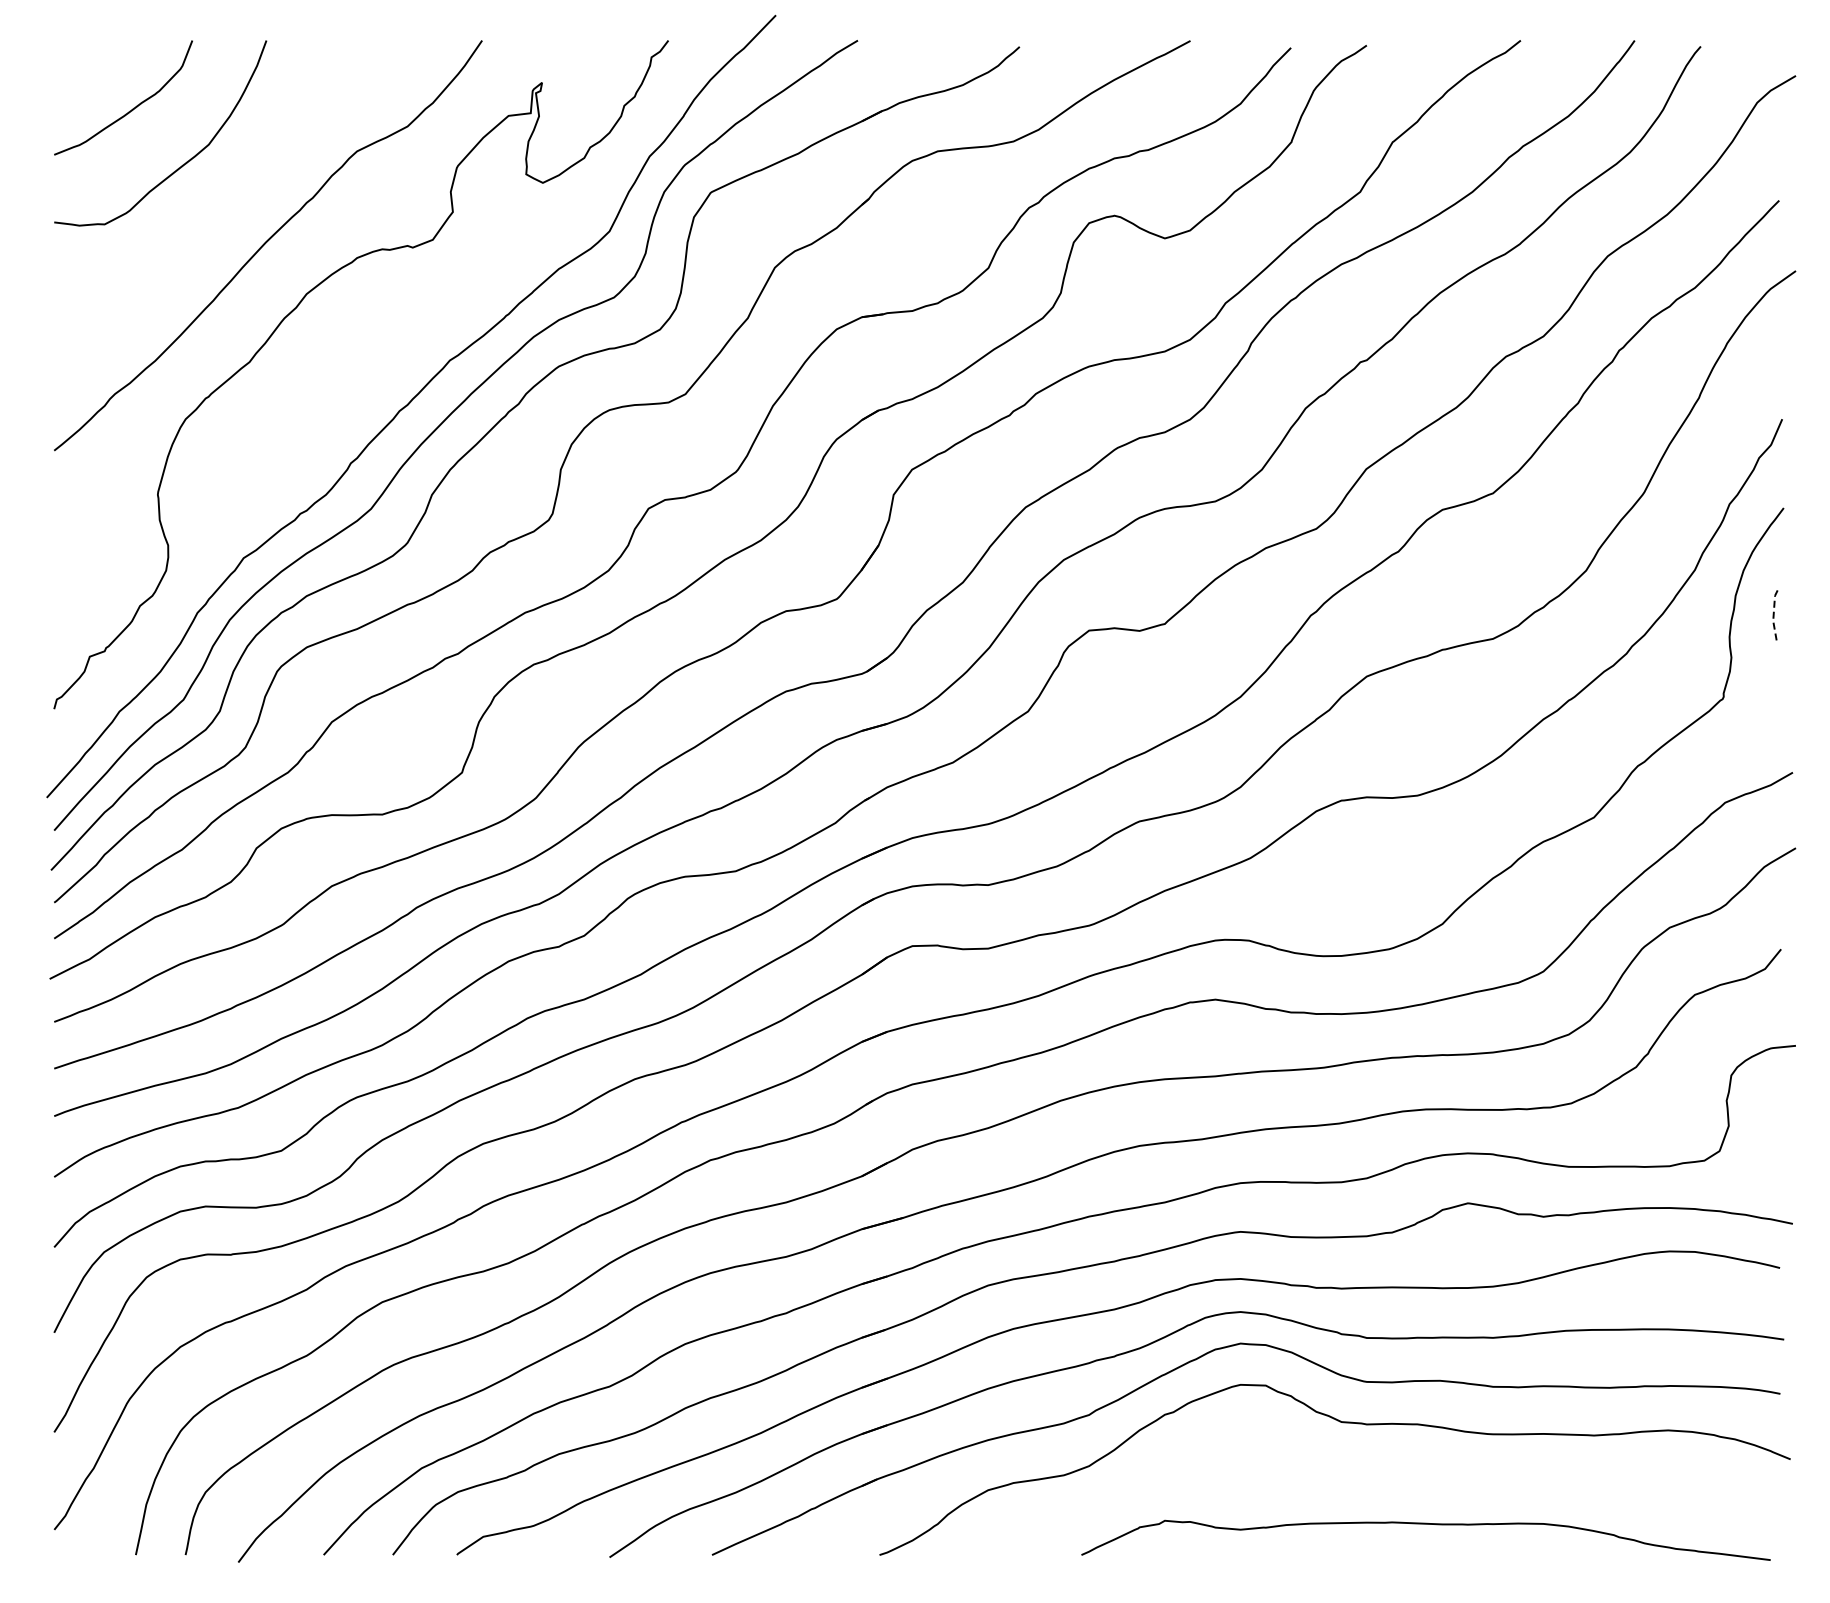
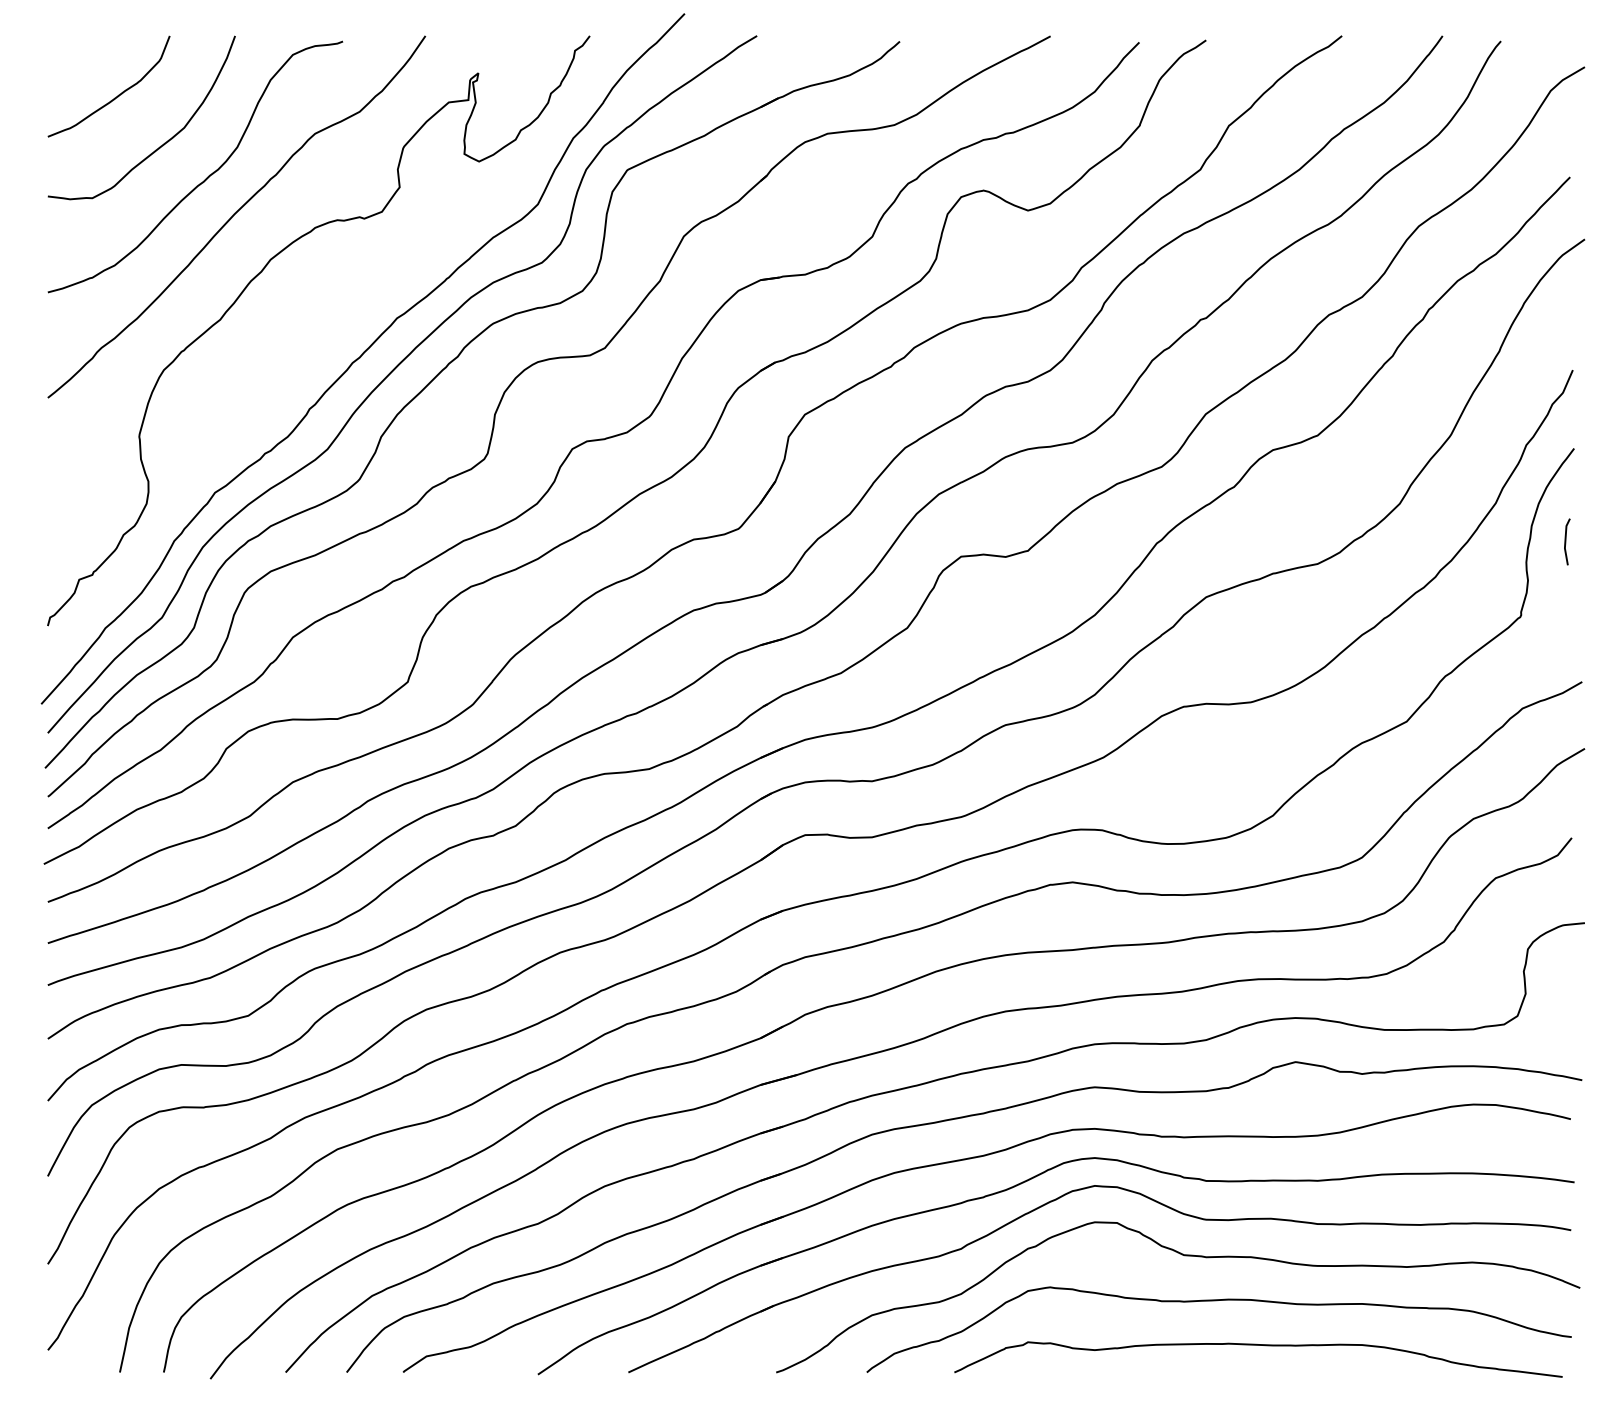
curve: (234, 200) -> (206, 177), added
line: (1773, 613) -> (1565, 541), dashed -> solid
curve: (1377, 1474) -> (1215, 1301), added

